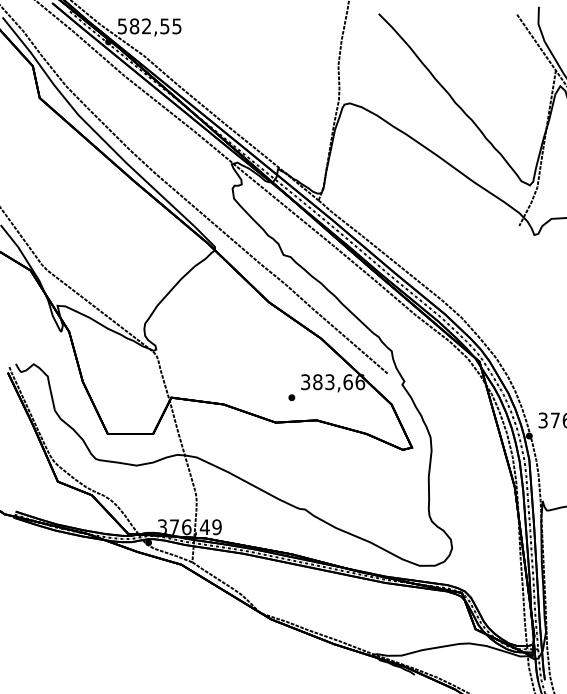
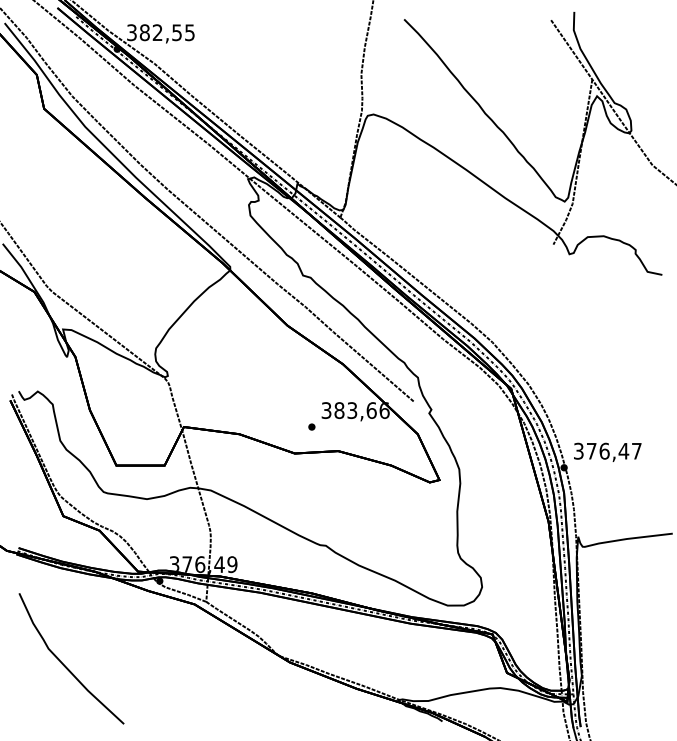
text: (121, 26) -> (131, 32), 582,55 -> 382,55
curve: (58, 621) -> (64, 664), added

